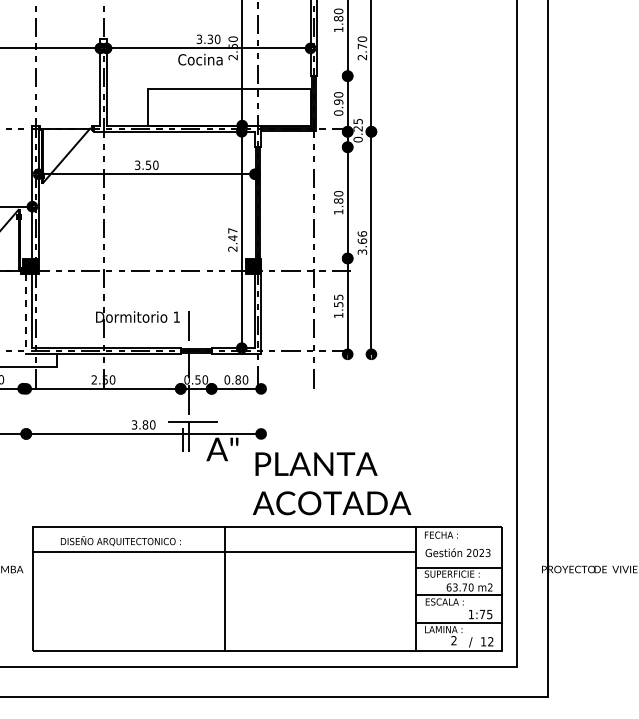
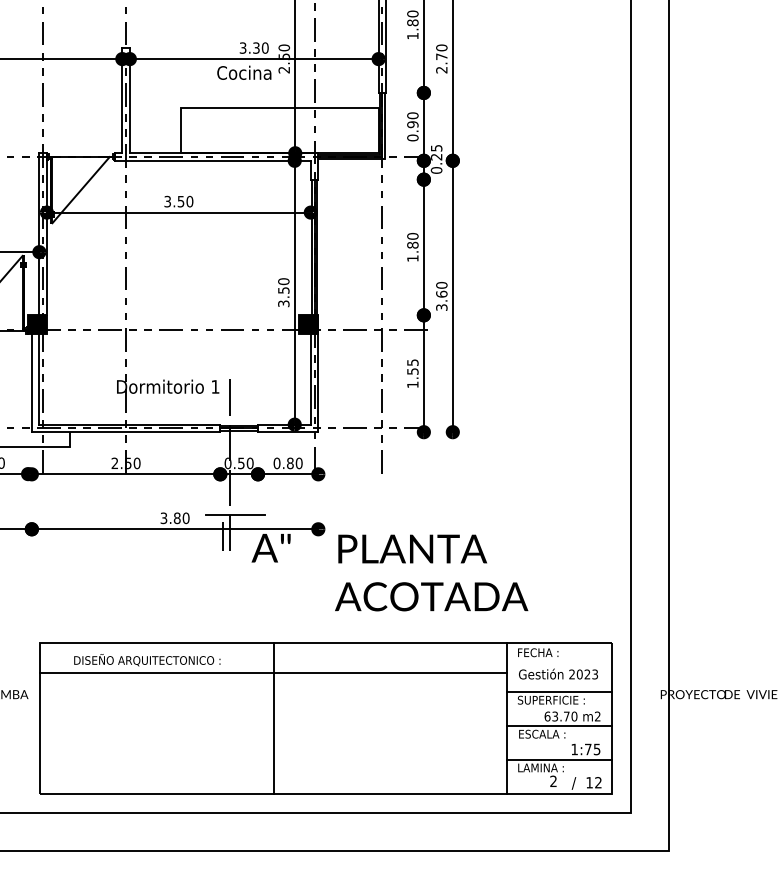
text: (361, 233) -> (440, 284), 3.66 -> 3.60
text: (232, 239) -> (283, 292), 2.47 -> 3.50
line: (26, 314) -> (32, 383), dashed -> solid
text: (331, 483) -> (430, 572), moved

